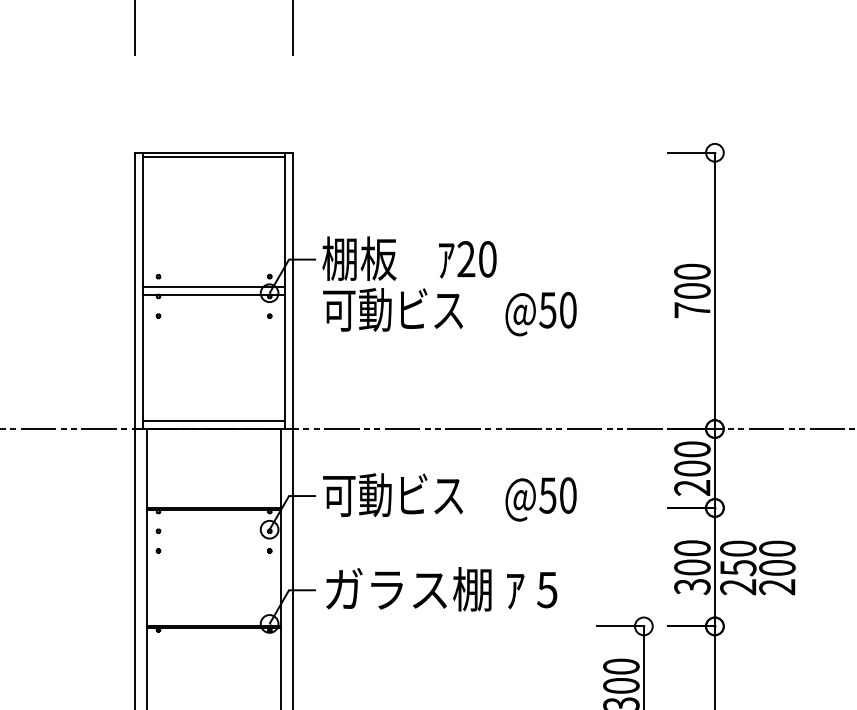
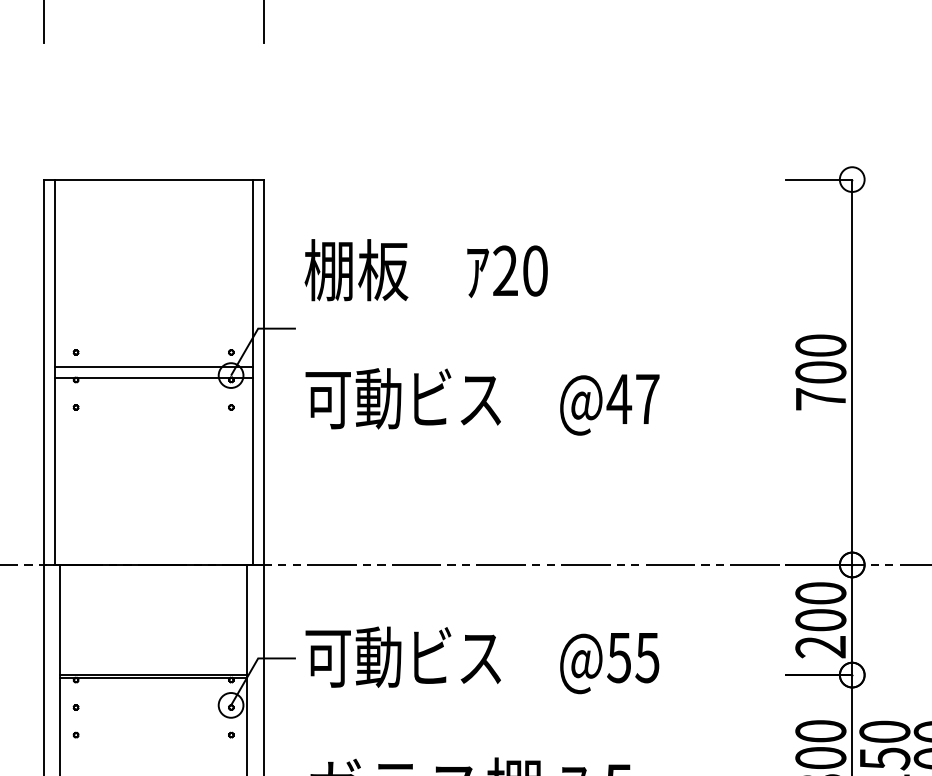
line: (214, 156) -> (154, 184), removed
text: (409, 258) -> (426, 269), moved
text: (557, 309) -> (632, 398), @50 -> @47
line: (214, 421) -> (154, 554), removed
text: (567, 495) -> (646, 657), @50 -> @55

